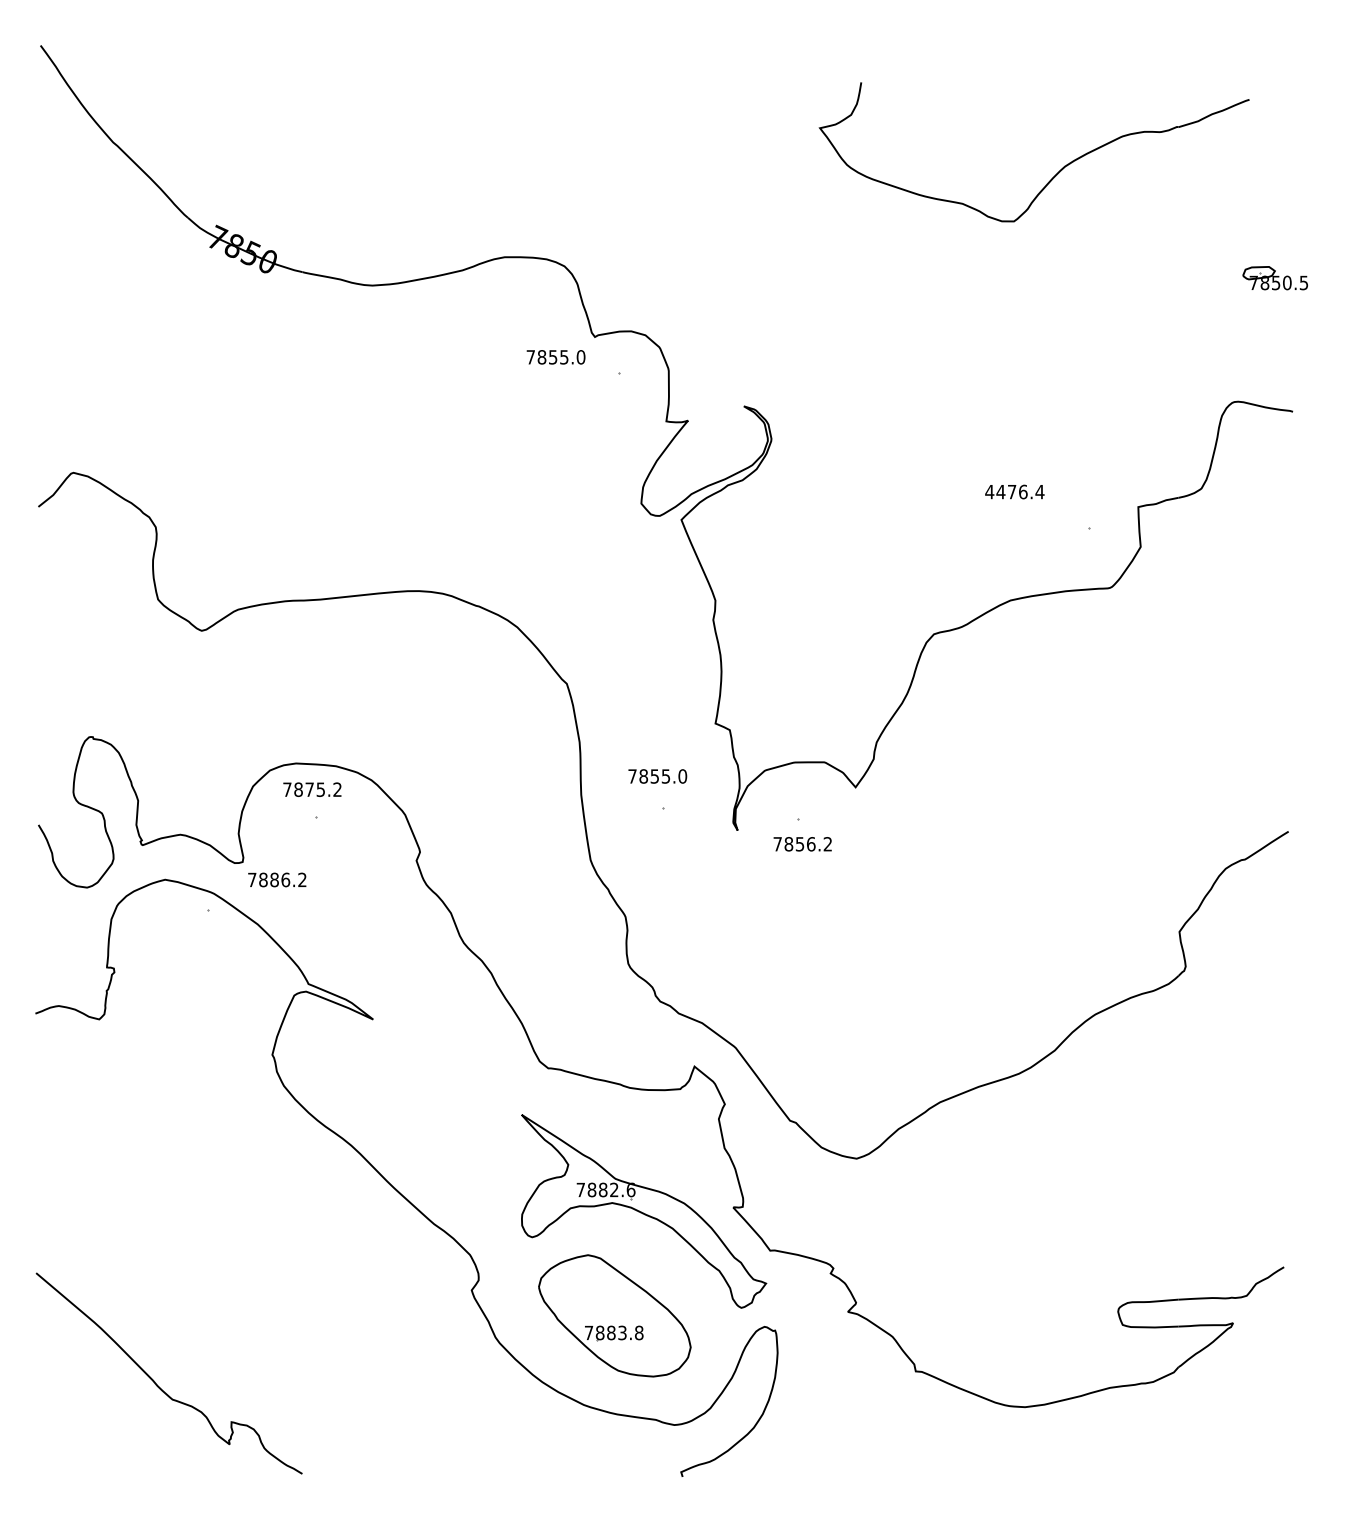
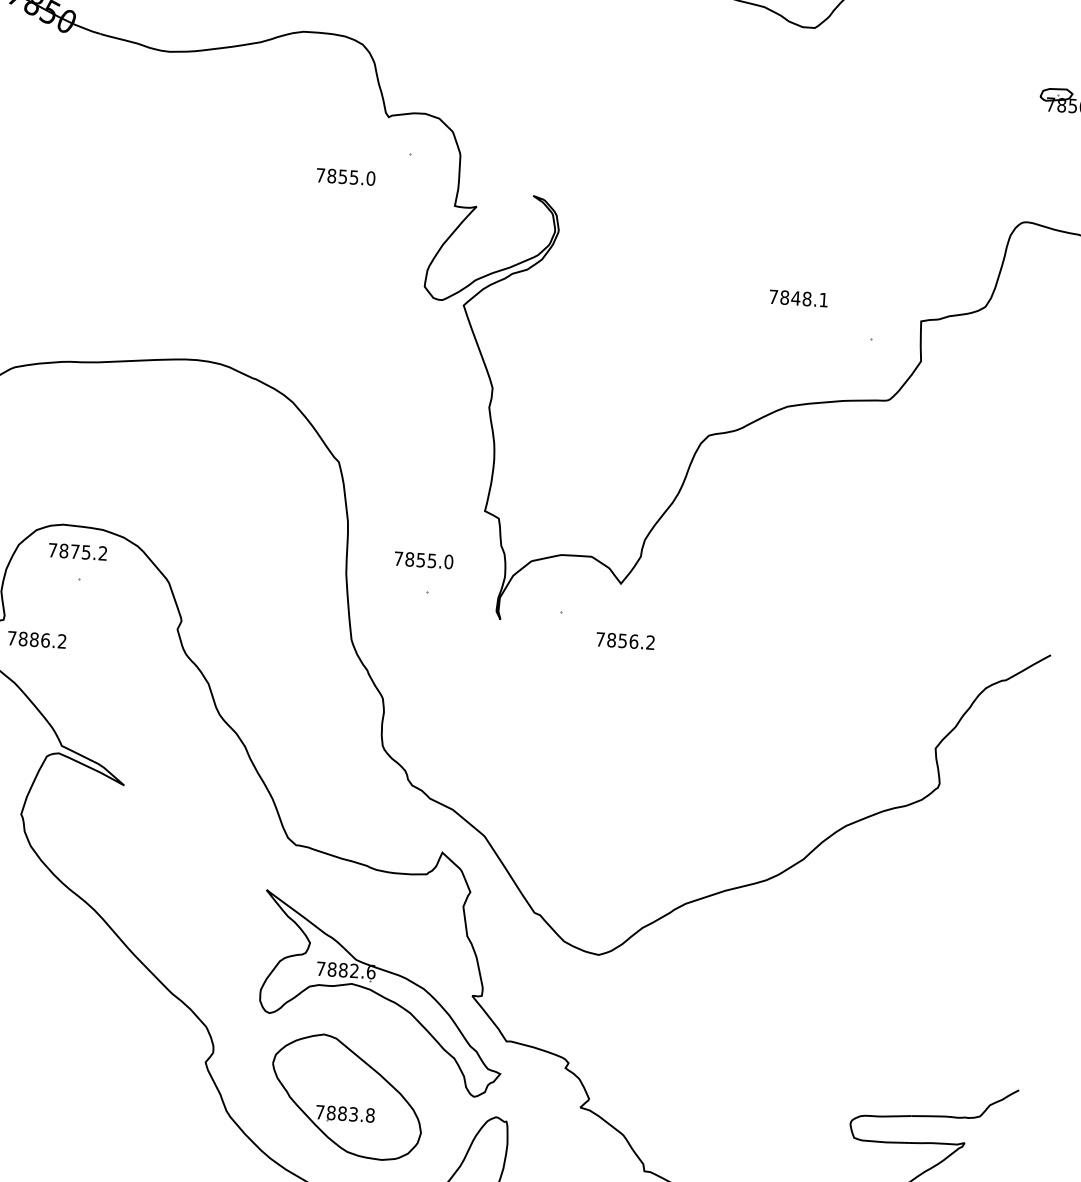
text: (555, 357) -> (345, 177), moved
text: (1014, 491) -> (798, 297), 4476.4 -> 7848.1
text: (802, 844) -> (625, 641), moved

